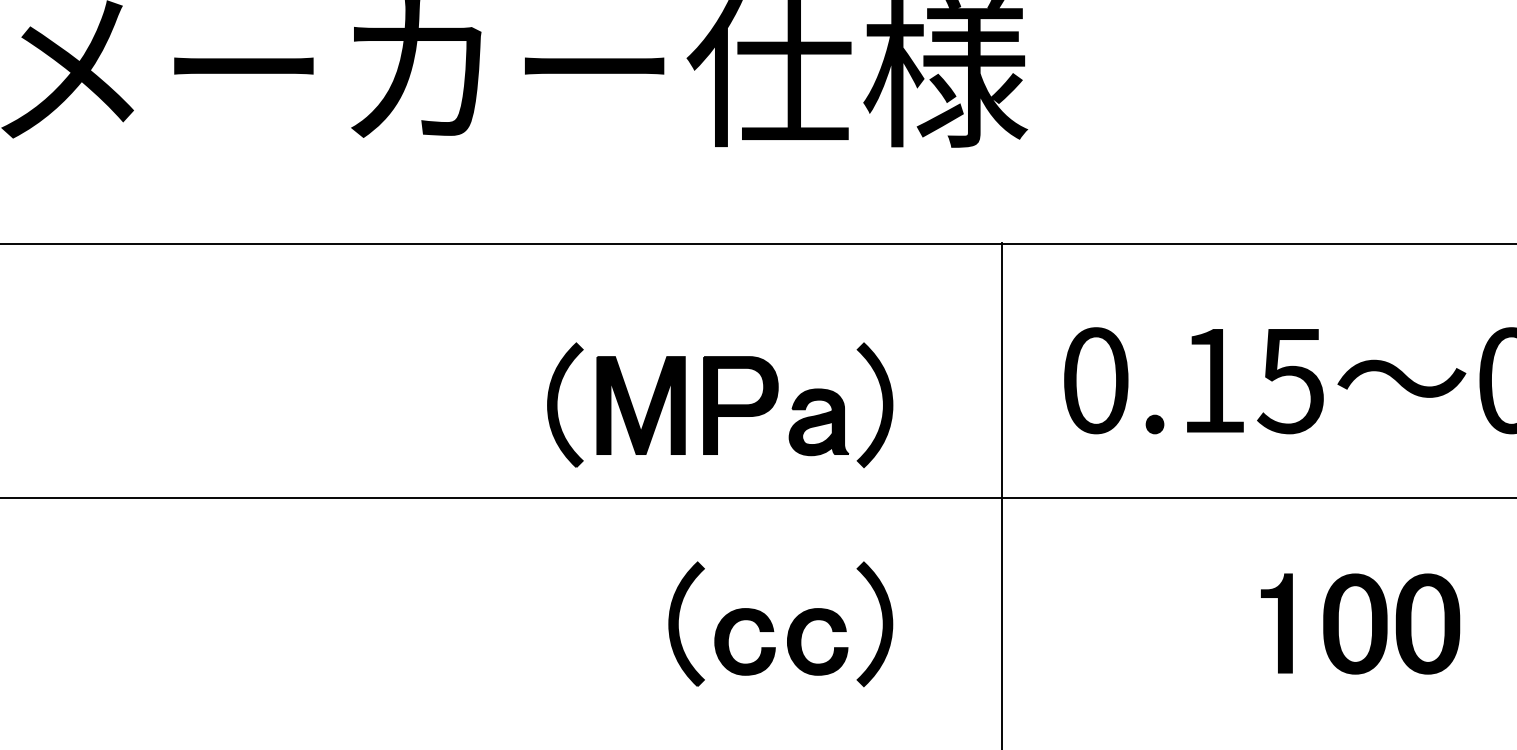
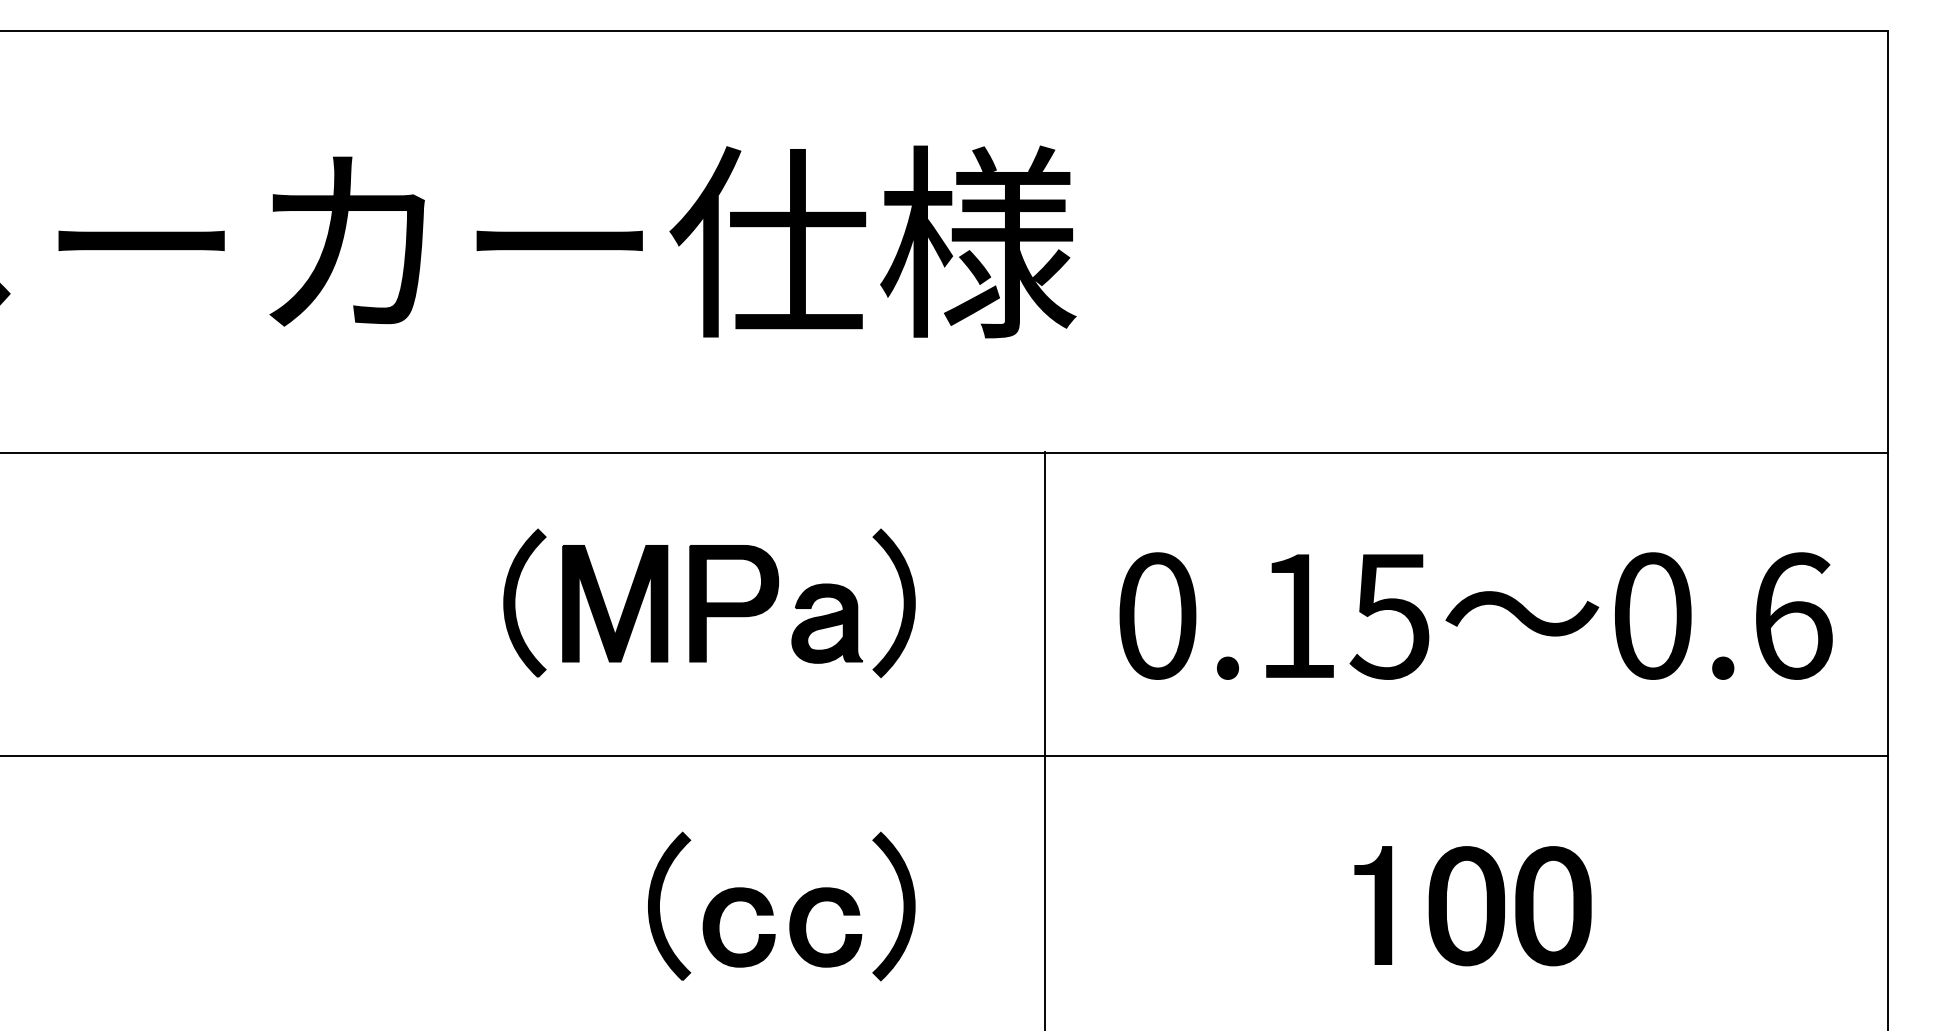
part: (720, 404) -> (709, 602), moved

